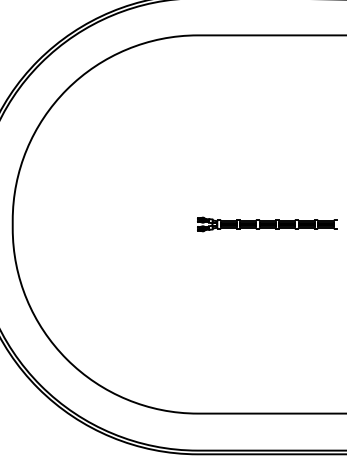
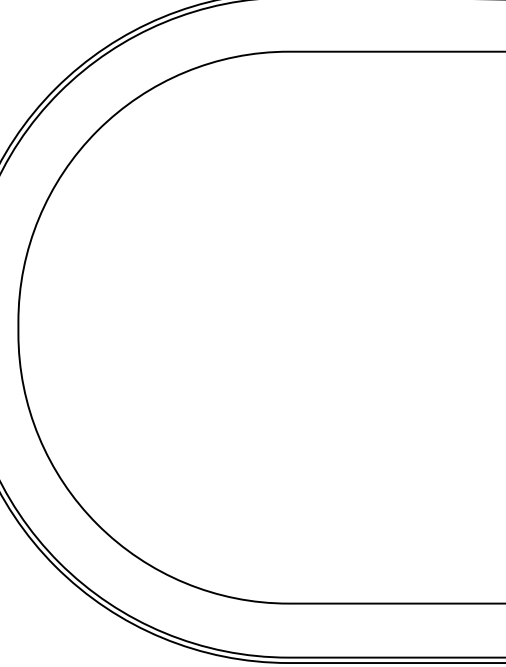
part: (267, 224) -> (390, 327), removed

